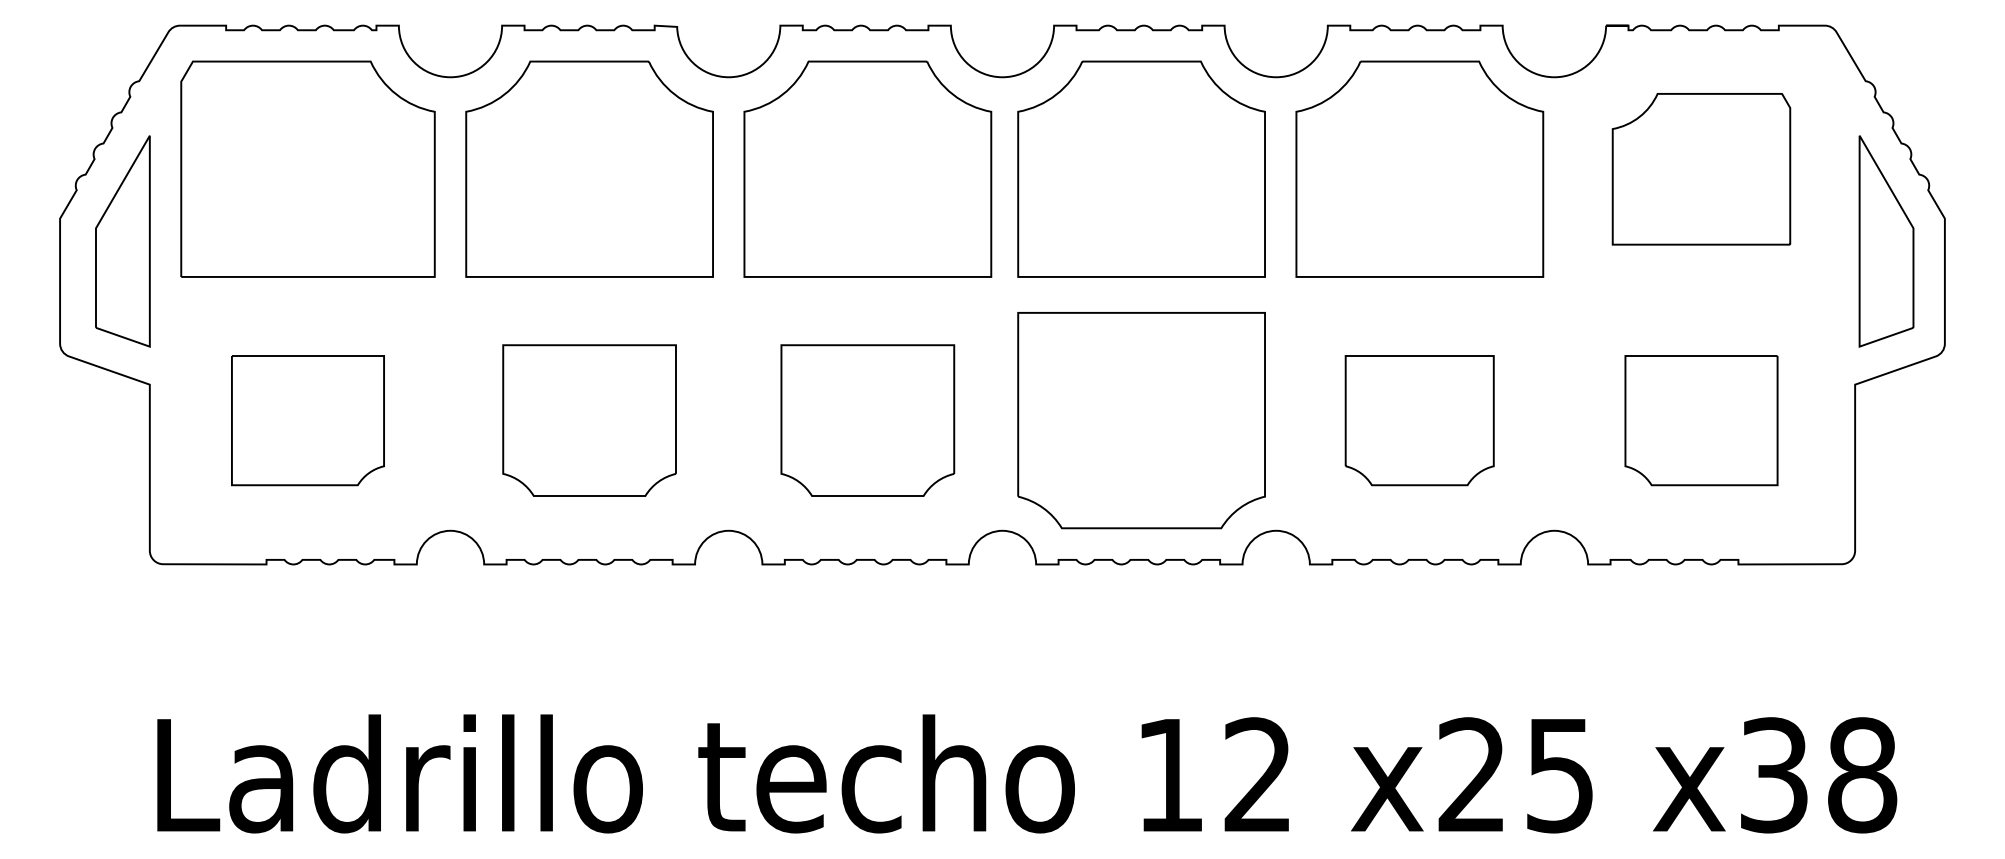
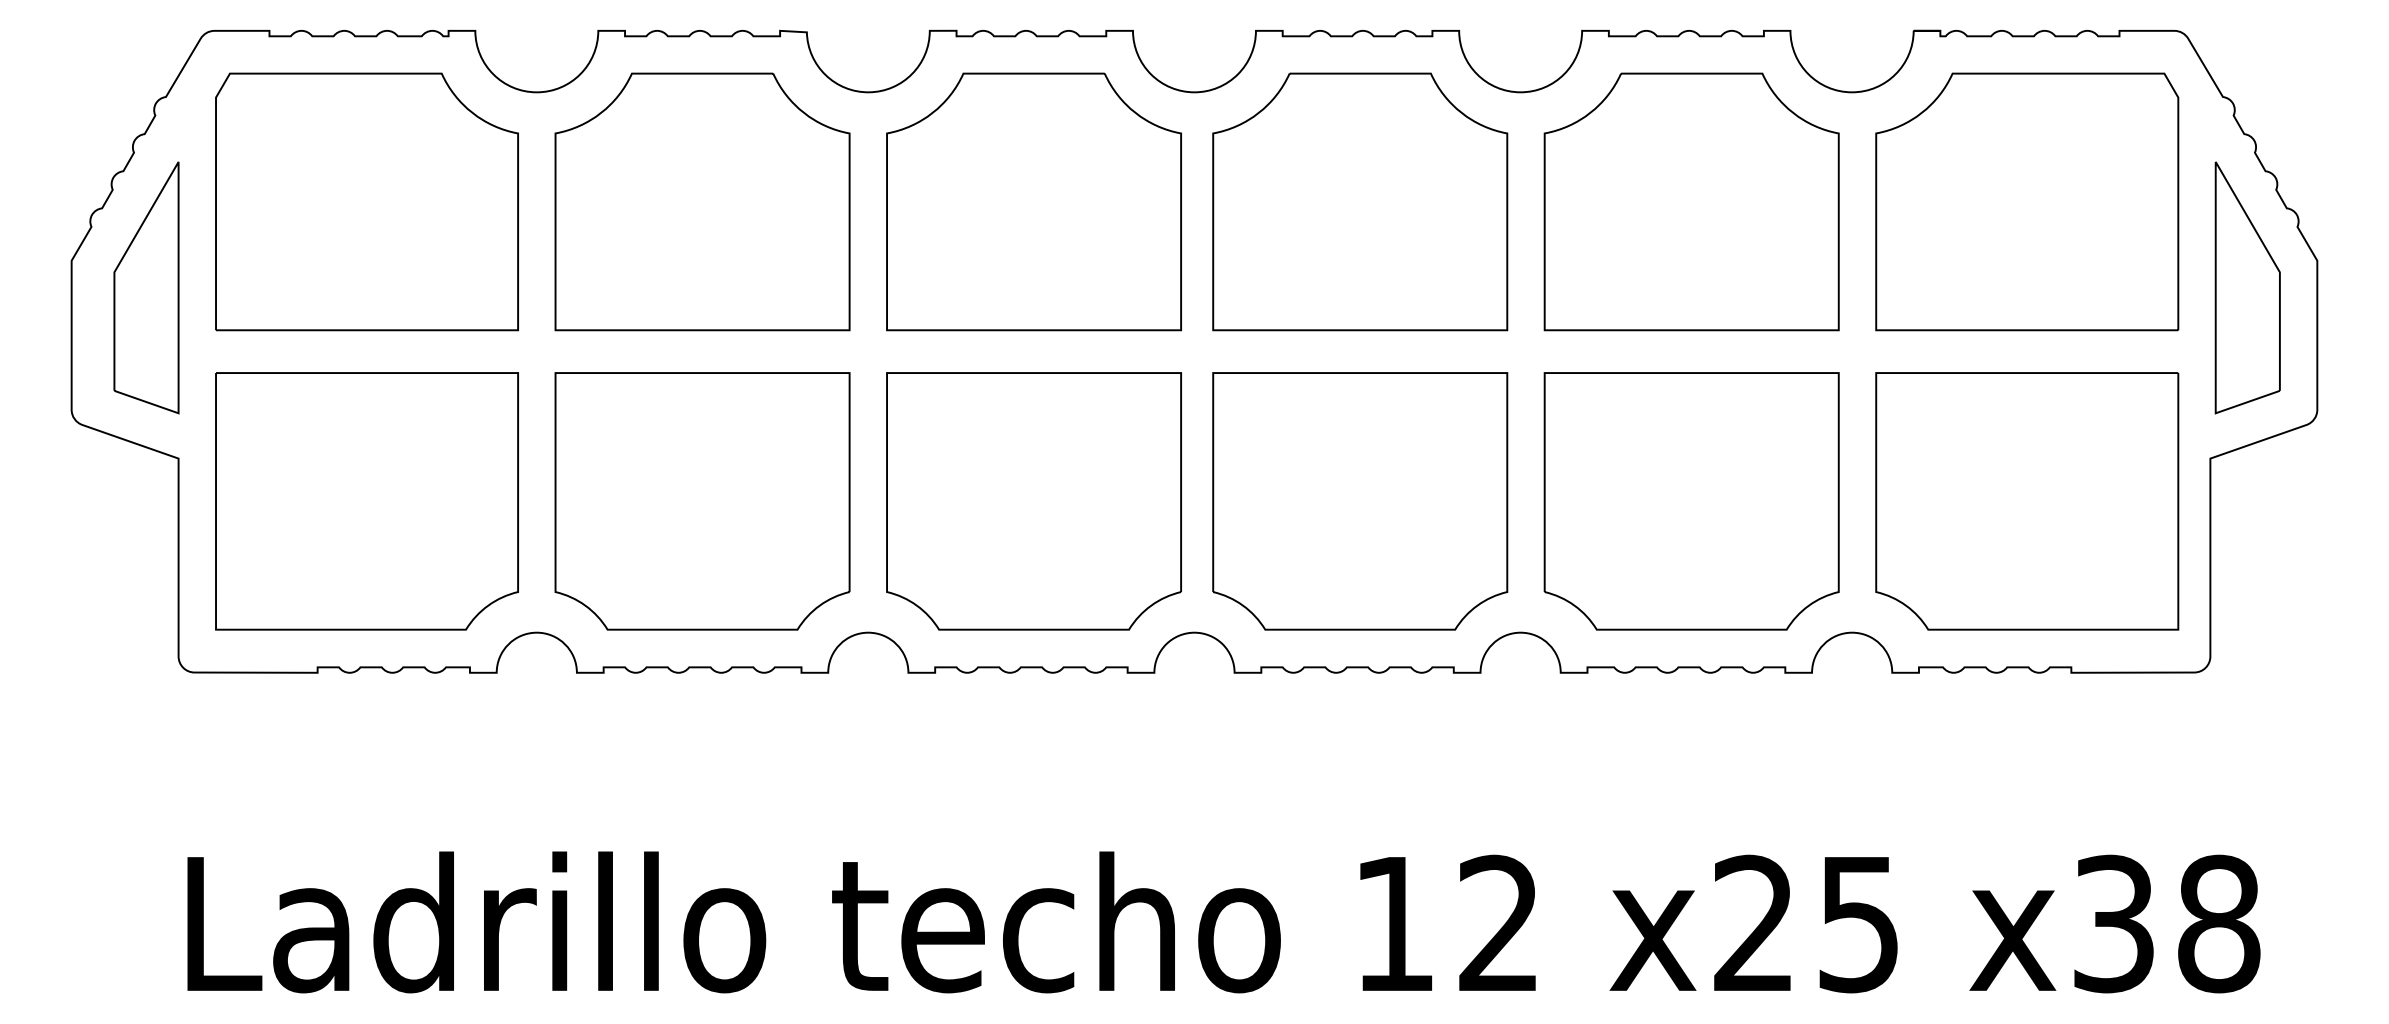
part: (1701, 168) -> (2027, 201), size x1.43
part: (307, 420) -> (366, 501), size x1.67
part: (589, 420) -> (702, 501), size x1.43
part: (867, 420) -> (1033, 501), size x1.43
part: (1419, 420) -> (1691, 501), size x1.67
part: (1701, 420) -> (2027, 501), size x1.67

